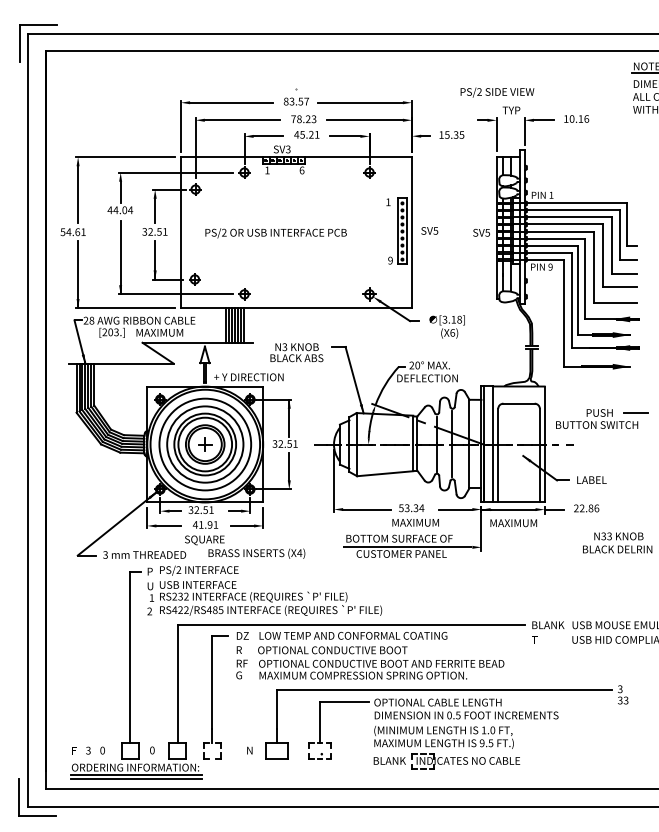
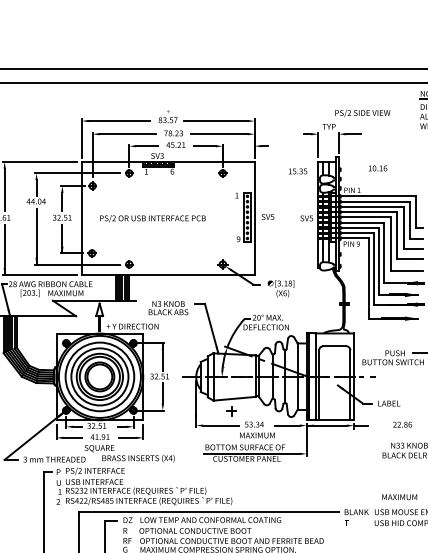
text: (497, 92) -> (362, 113), moved
text: (576, 118) -> (377, 168), moved
text: (451, 134) -> (297, 171), moved
part: (205, 444) -> (231, 411), moved
text: (586, 508) -> (402, 424), moved
text: (513, 523) -> (399, 497), moved

